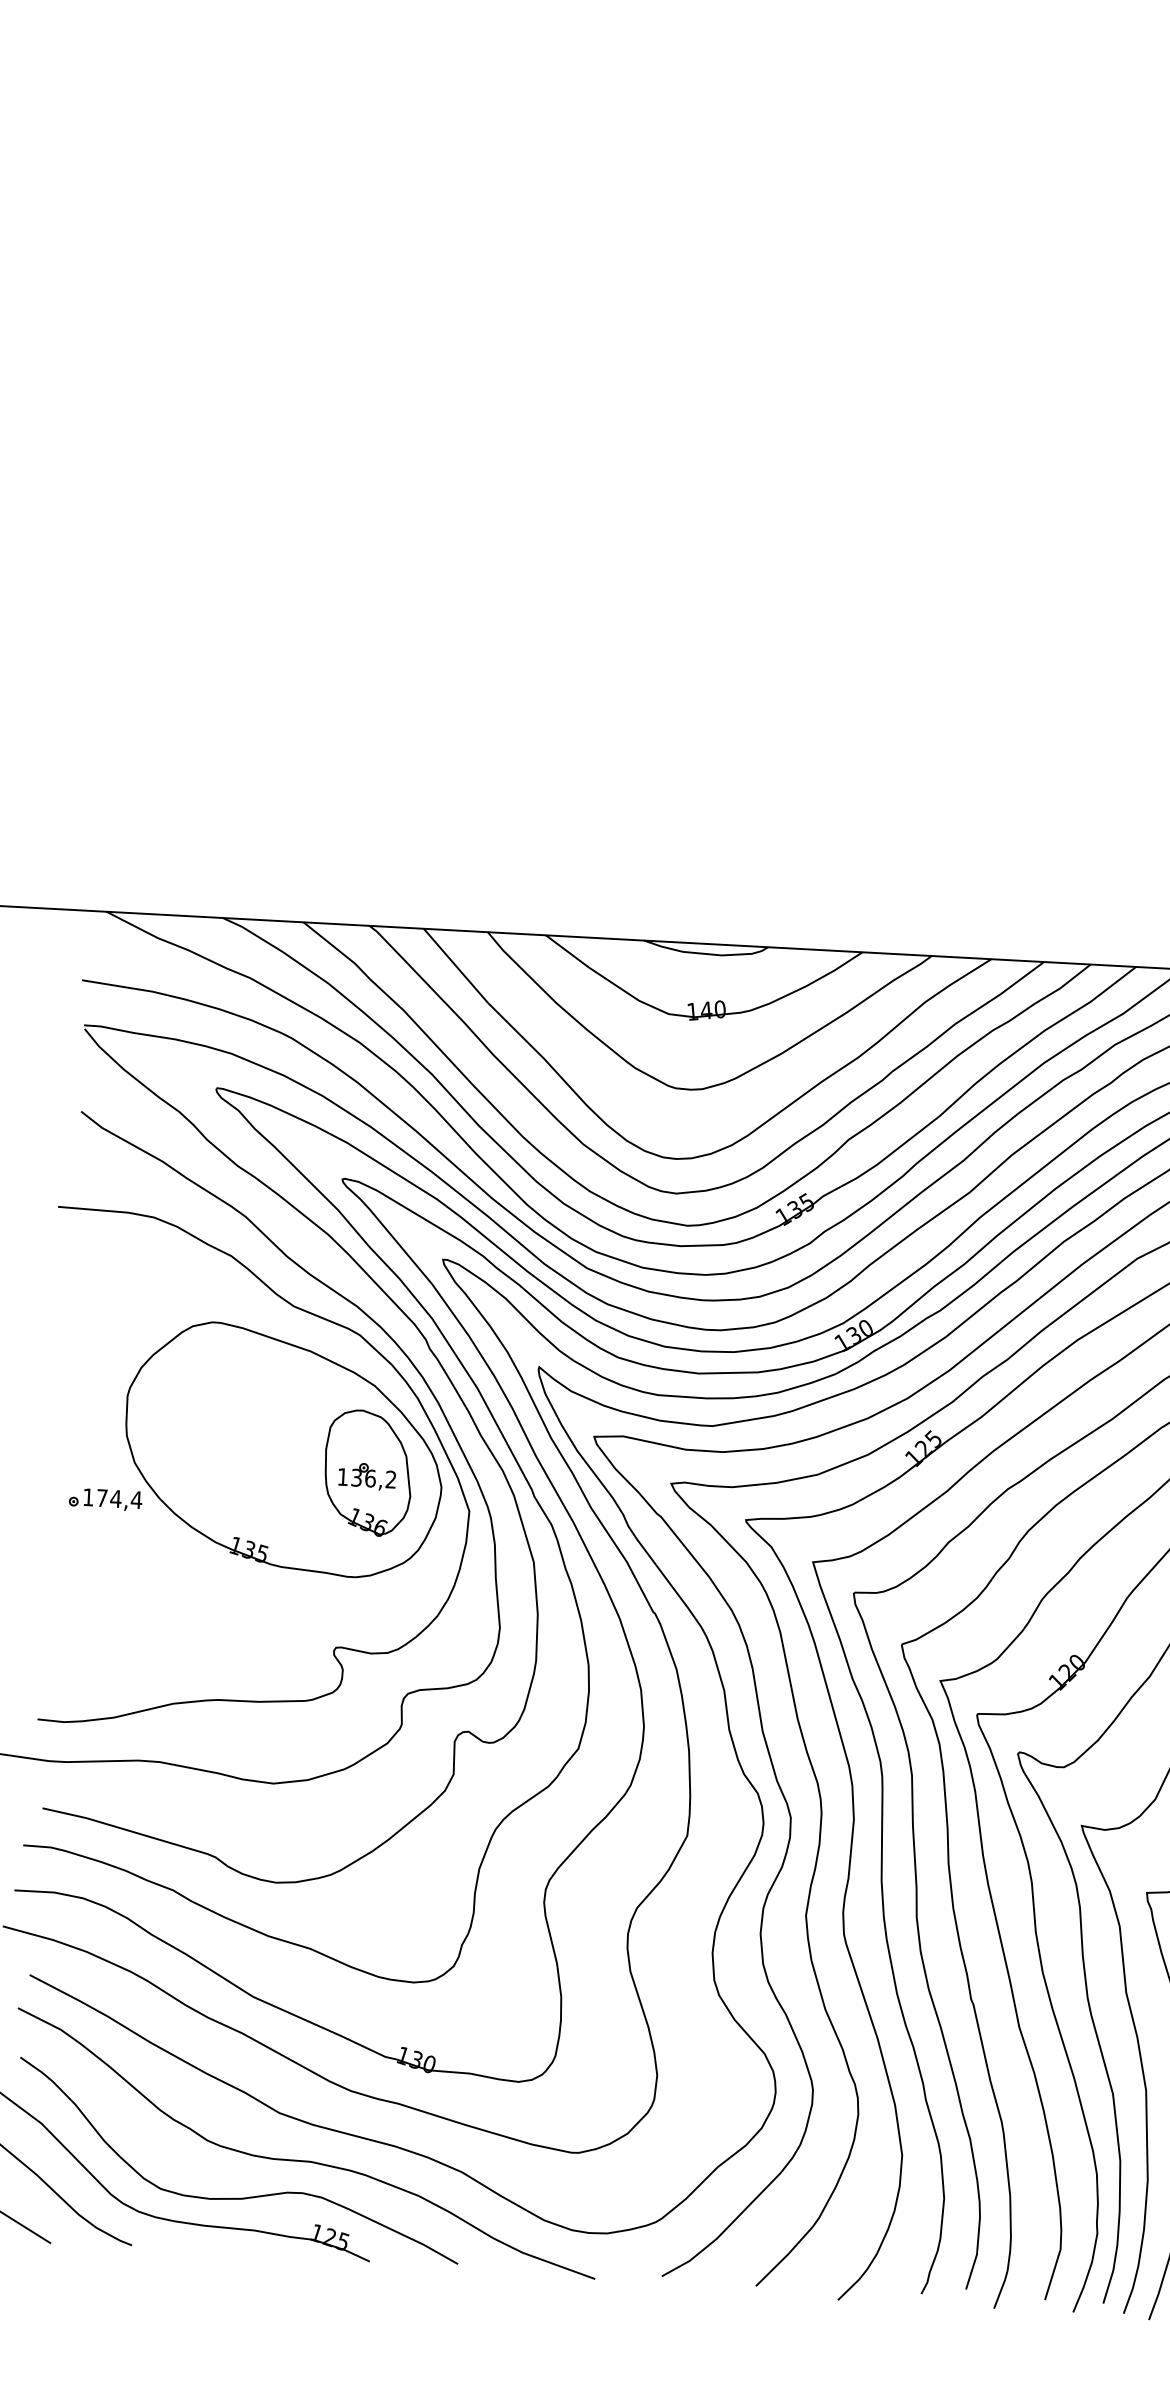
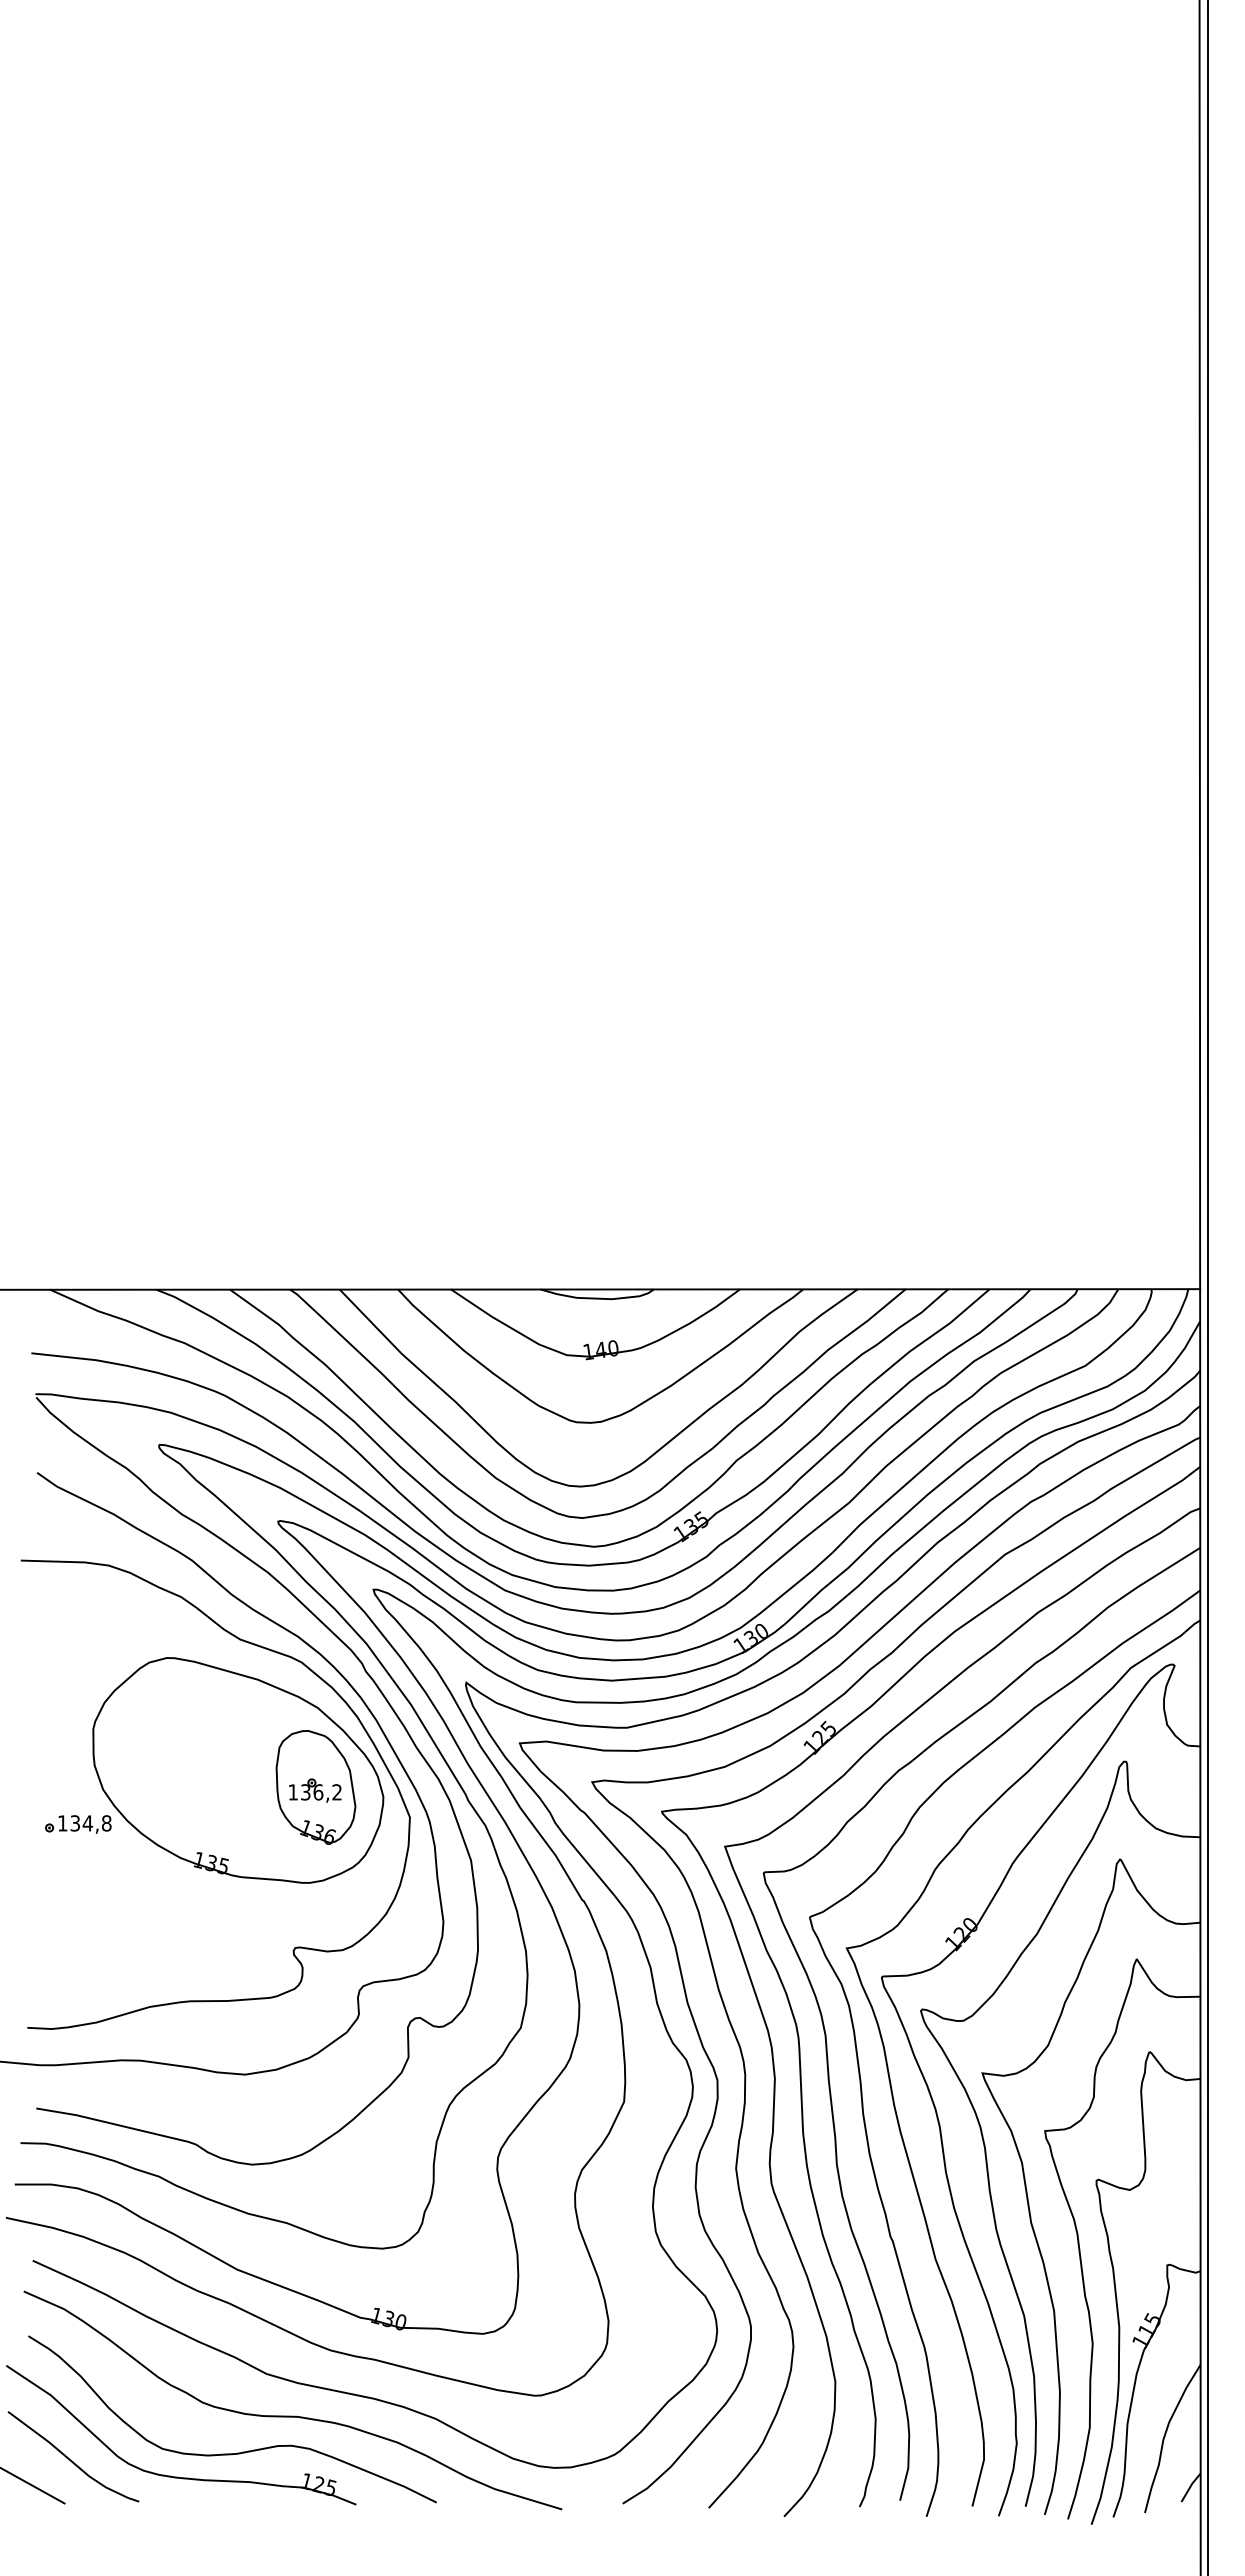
text: (118, 1499) -> (90, 1823), 174,4 -> 134,8

